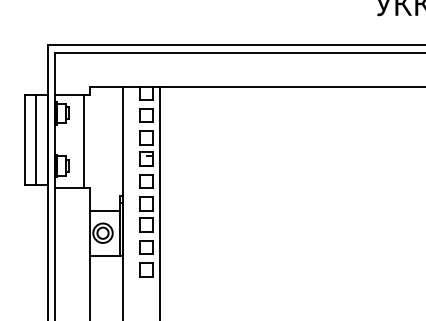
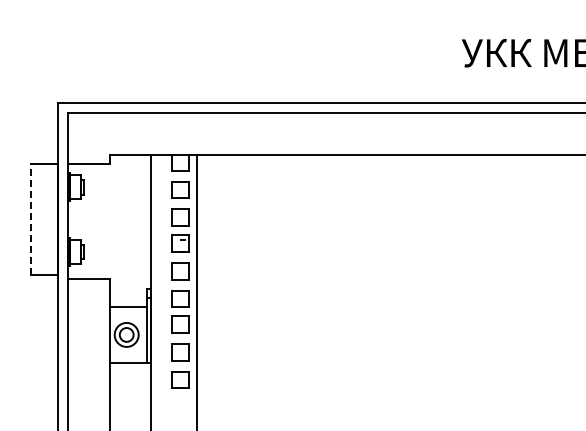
line: (24, 139) -> (30, 219), solid -> dashed
line: (36, 139) -> (44, 219), removed
line: (83, 141) -> (102, 221), removed

